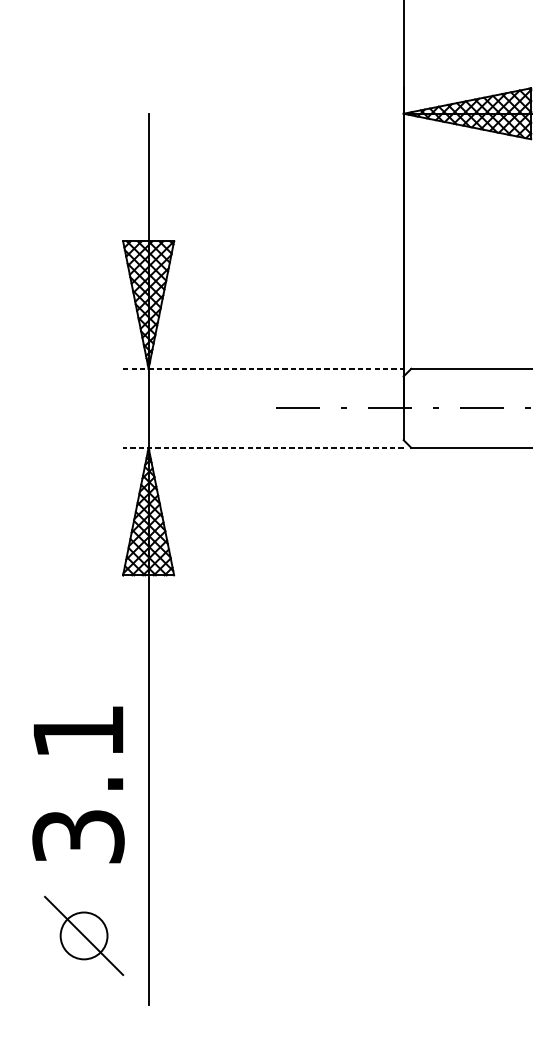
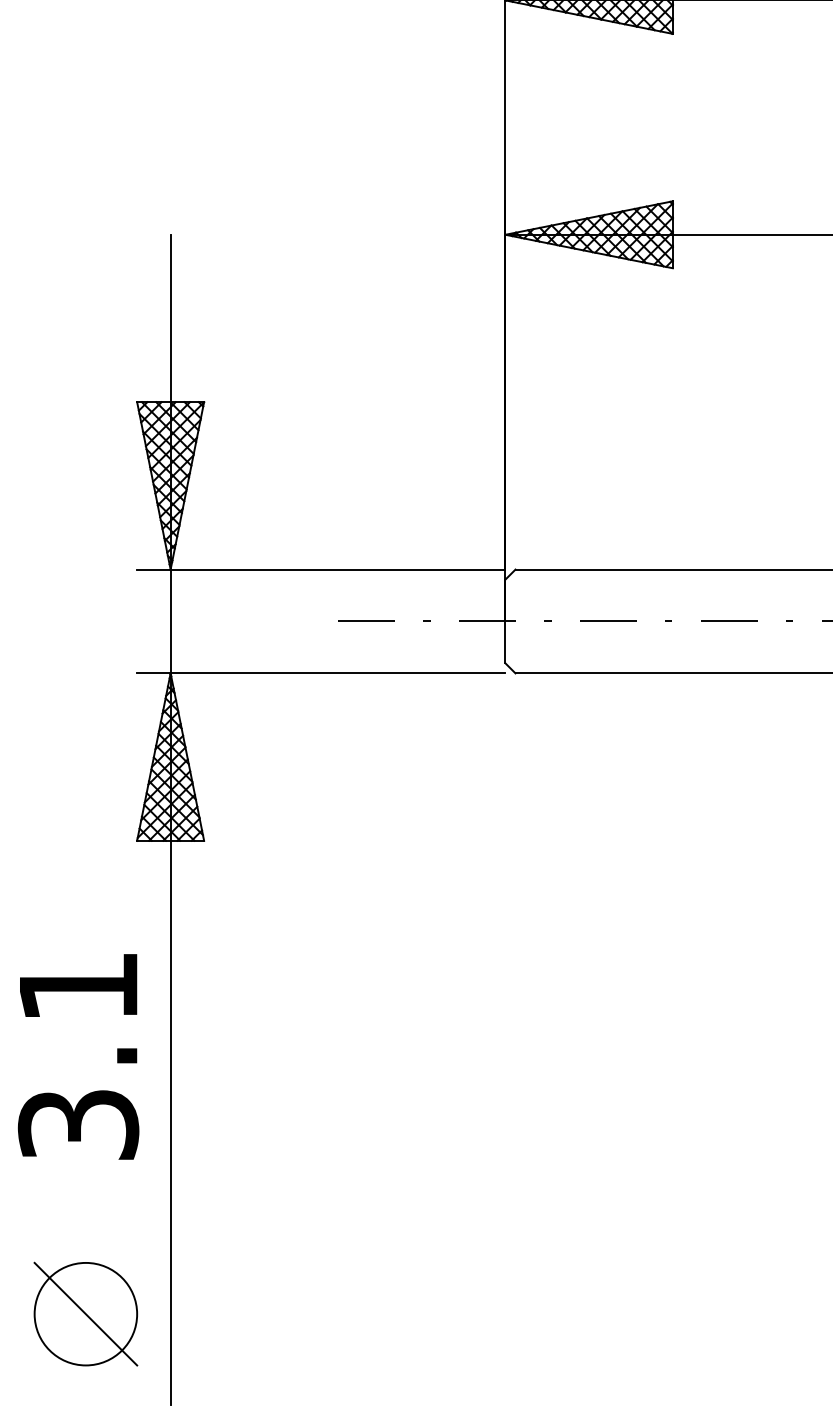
line: (263, 368) -> (321, 569), dashed -> solid
line: (262, 447) -> (320, 673), dashed -> solid
text: (78, 784) -> (78, 1056), moved
circle: (83, 935) -> (85, 1313), size x1.67

